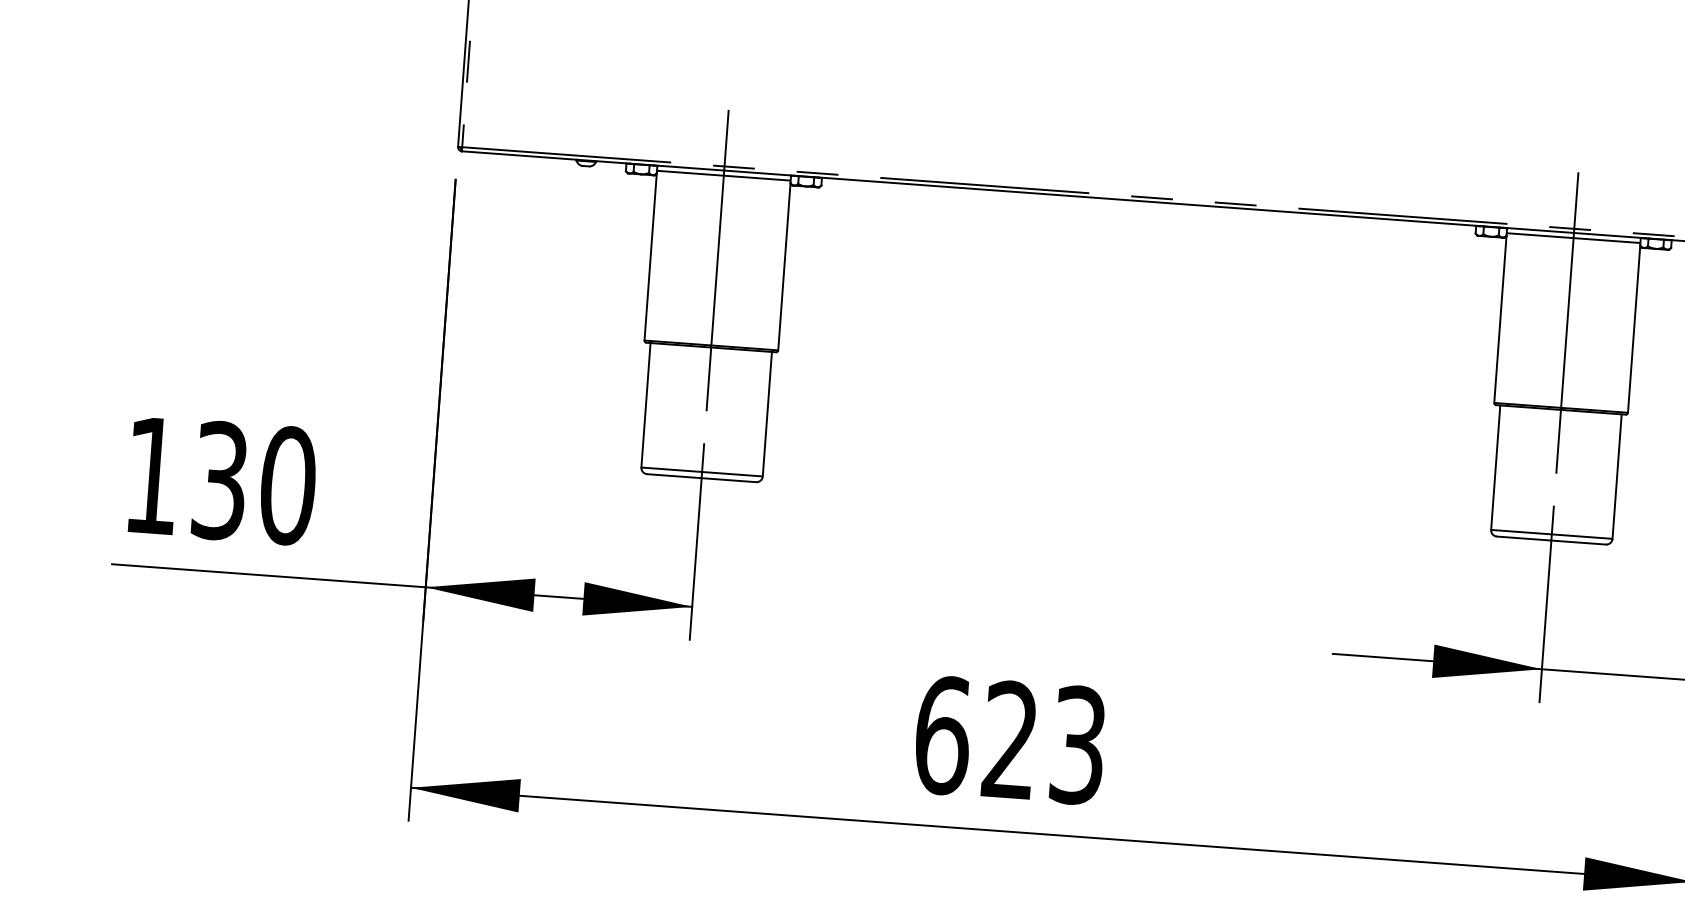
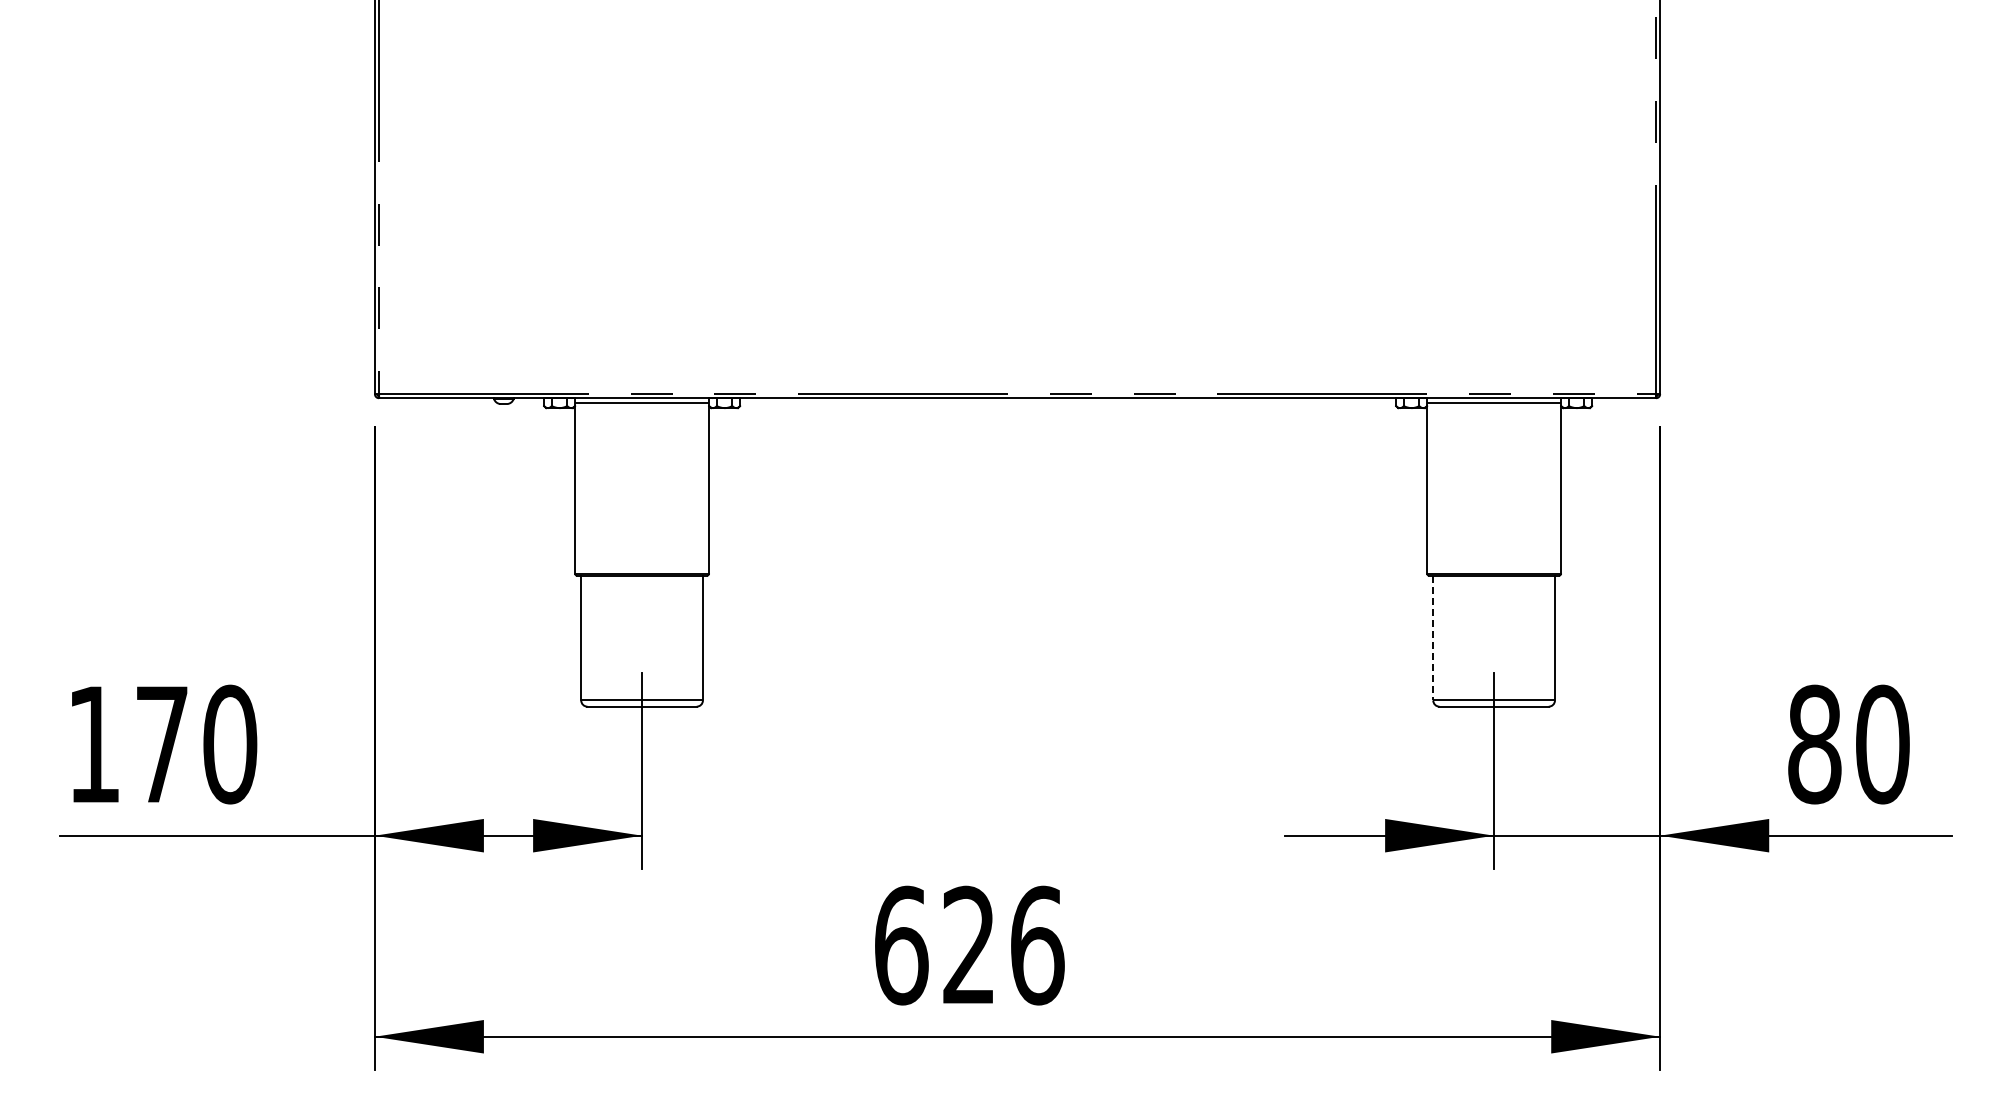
line: (718, 260) -> (642, 488), removed
line: (1567, 323) -> (1494, 488), removed
line: (1495, 468) -> (1433, 638), solid -> dashed
text: (219, 480) -> (161, 744), 130 -> 170
text: (1078, 745) -> (1037, 945), 623 -> 626

